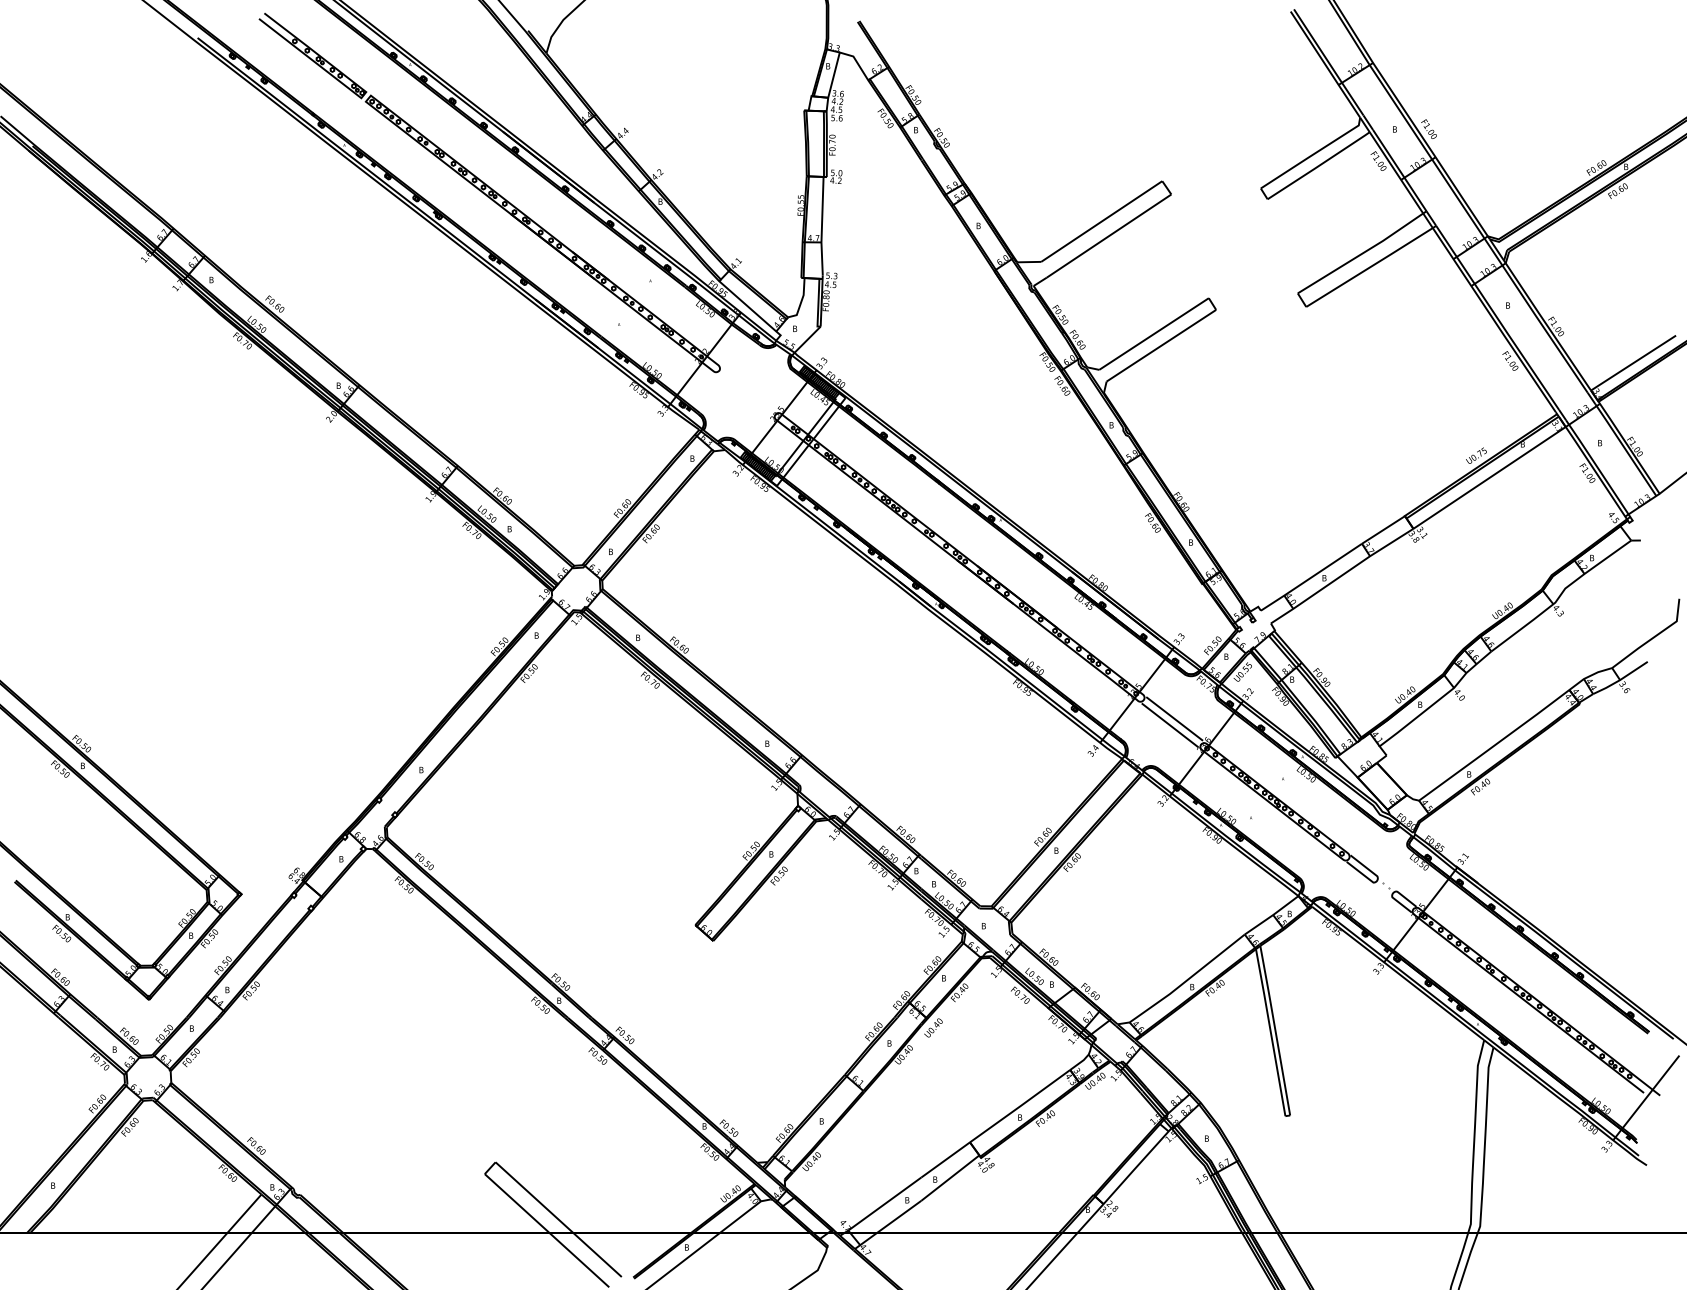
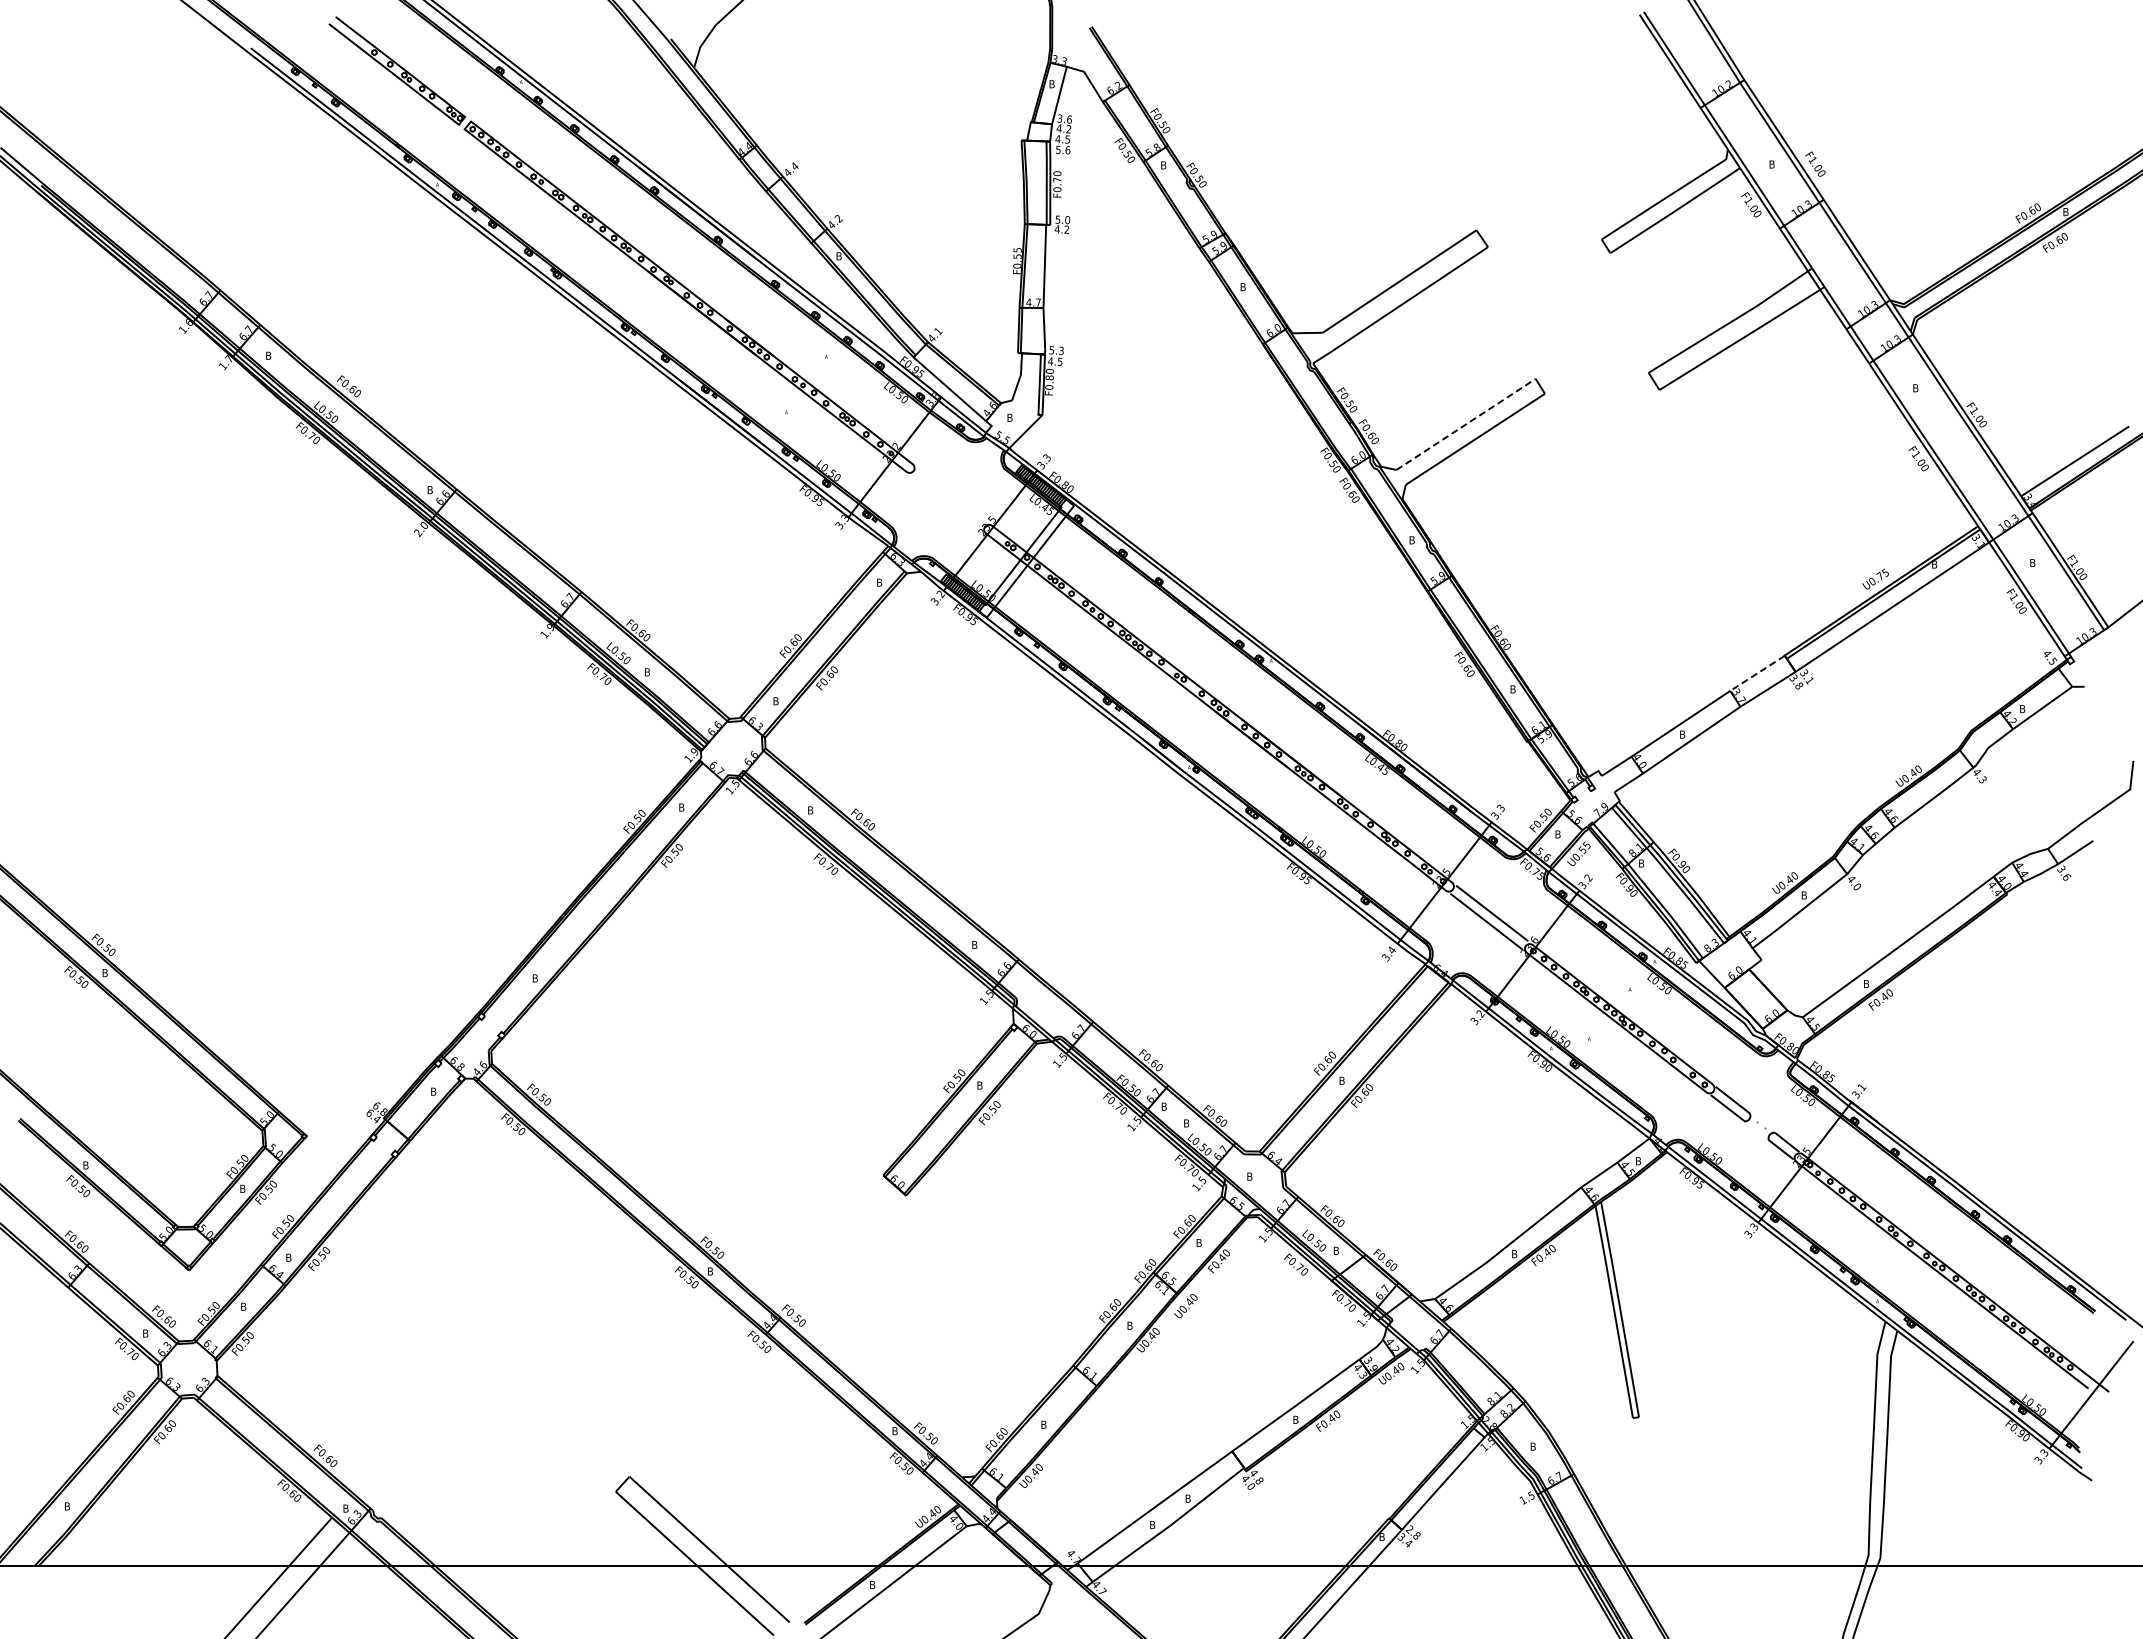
line: (1154, 334) -> (1466, 424), solid -> dashed
line: (1383, 530) -> (1757, 673), solid -> dashed

